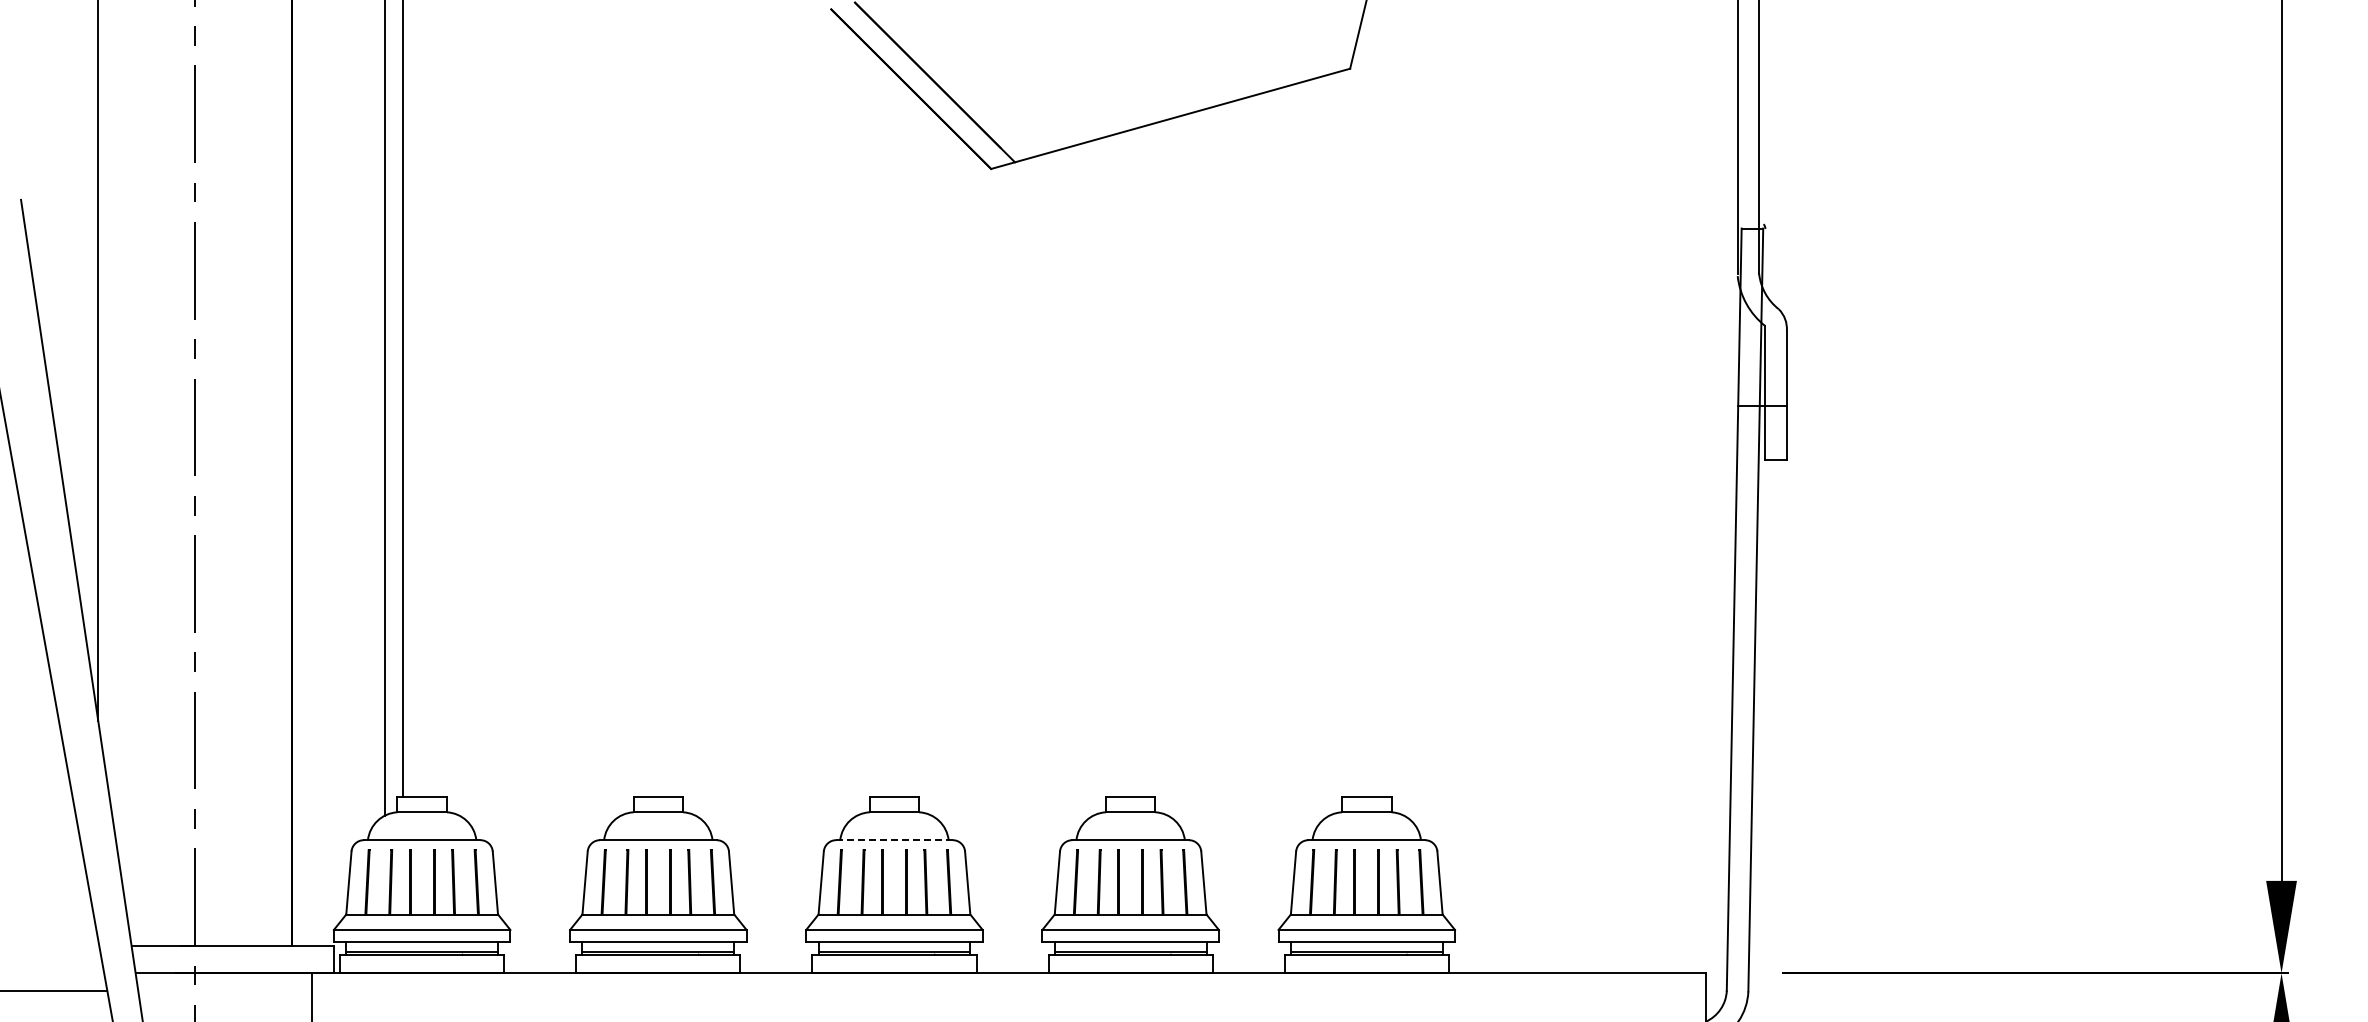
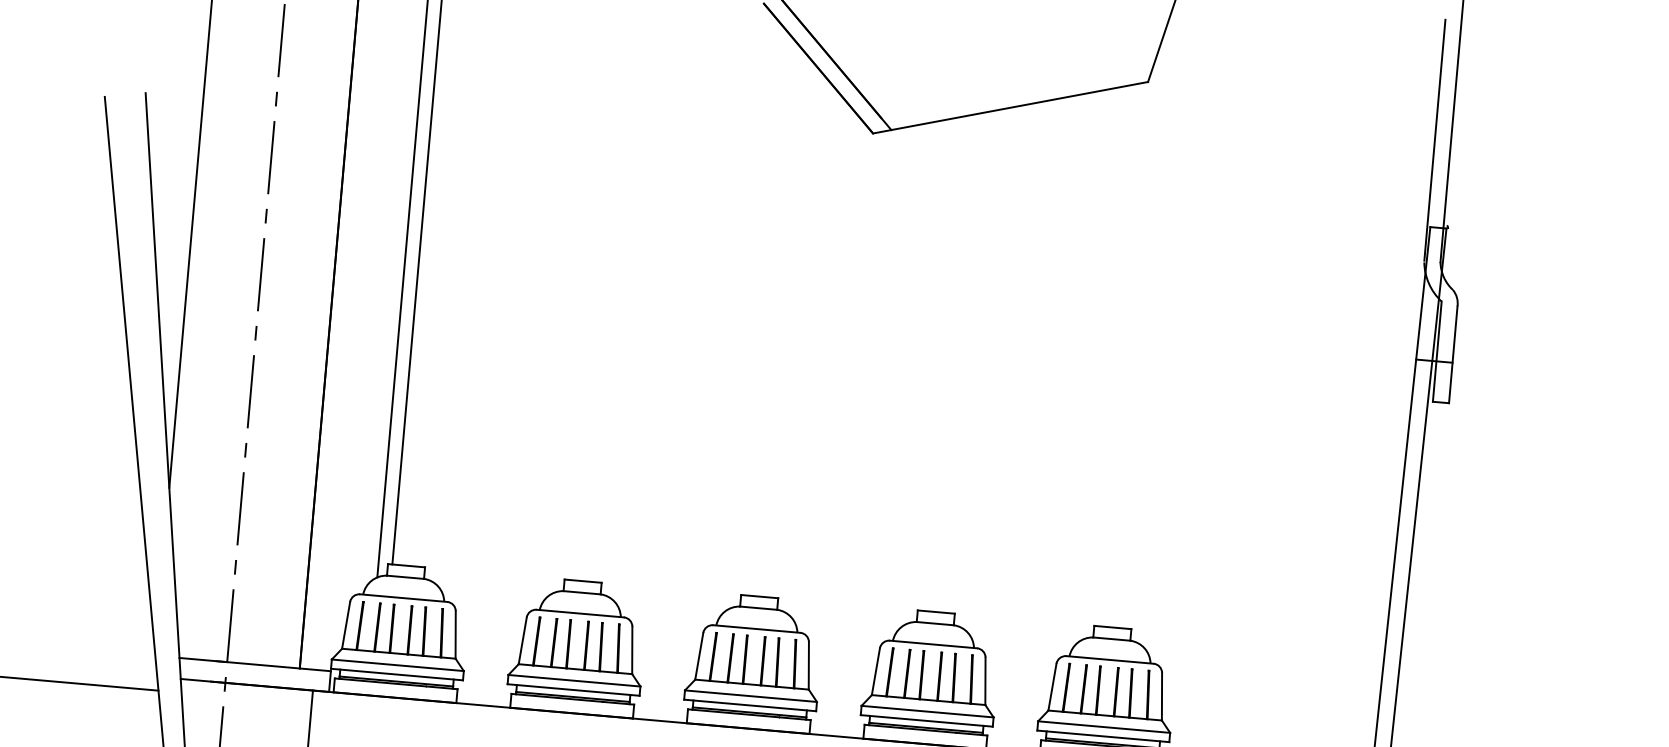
line: (894, 840) -> (756, 629), dashed -> solid

